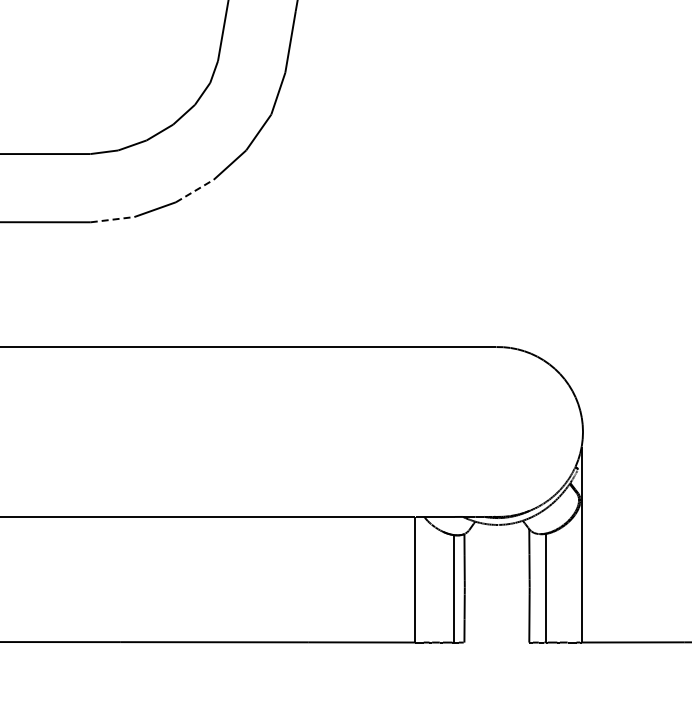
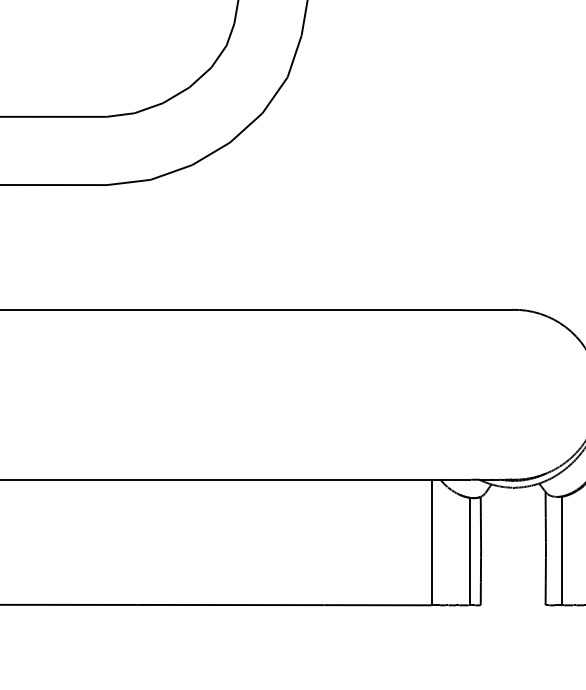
line: (195, 190) -> (211, 153), dashed -> solid
line: (112, 219) -> (128, 182), dashed -> solid

